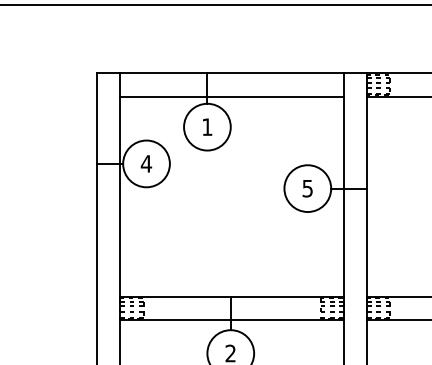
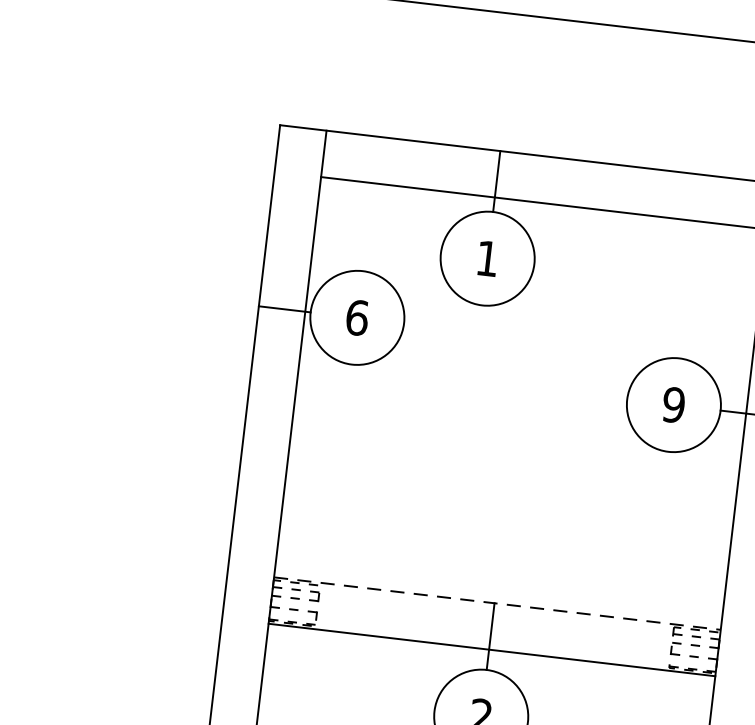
text: (146, 163) -> (357, 316), 4 -> 6
text: (307, 188) -> (673, 404), 5 -> 9
line: (232, 296) -> (498, 603), solid -> dashed

